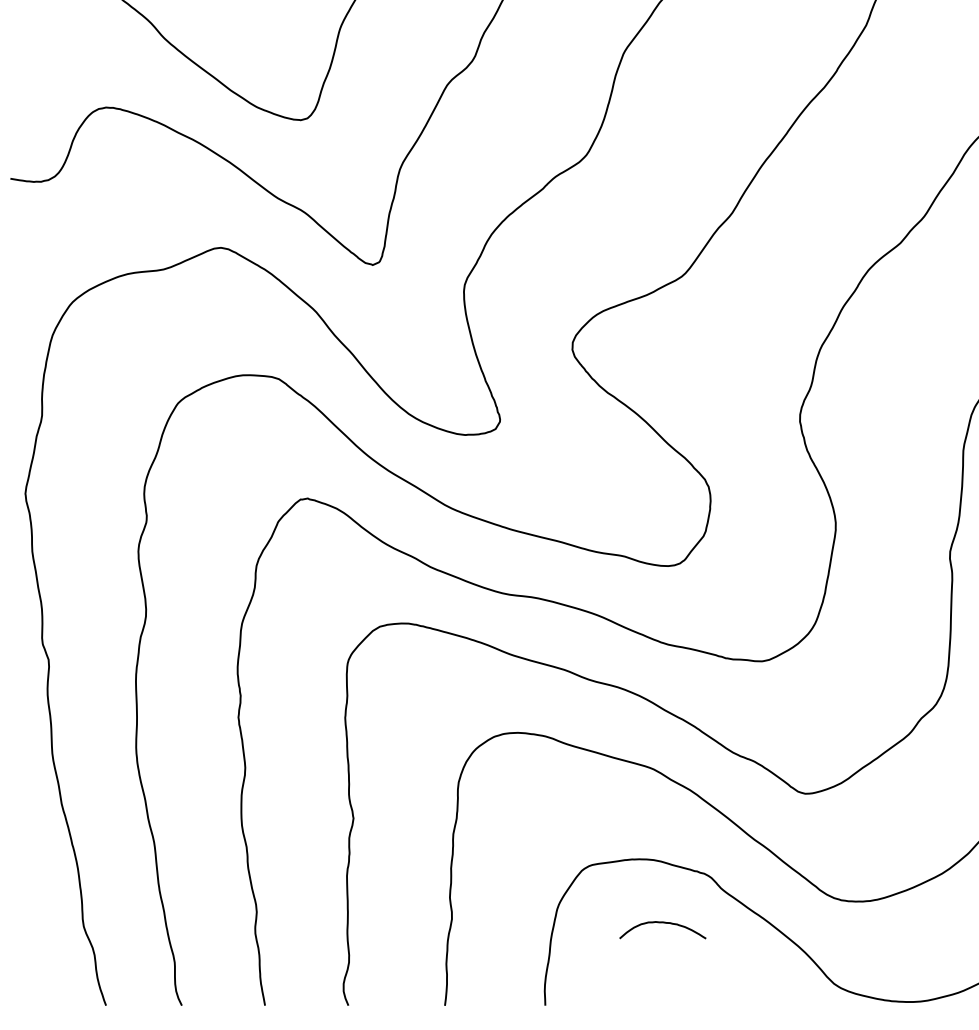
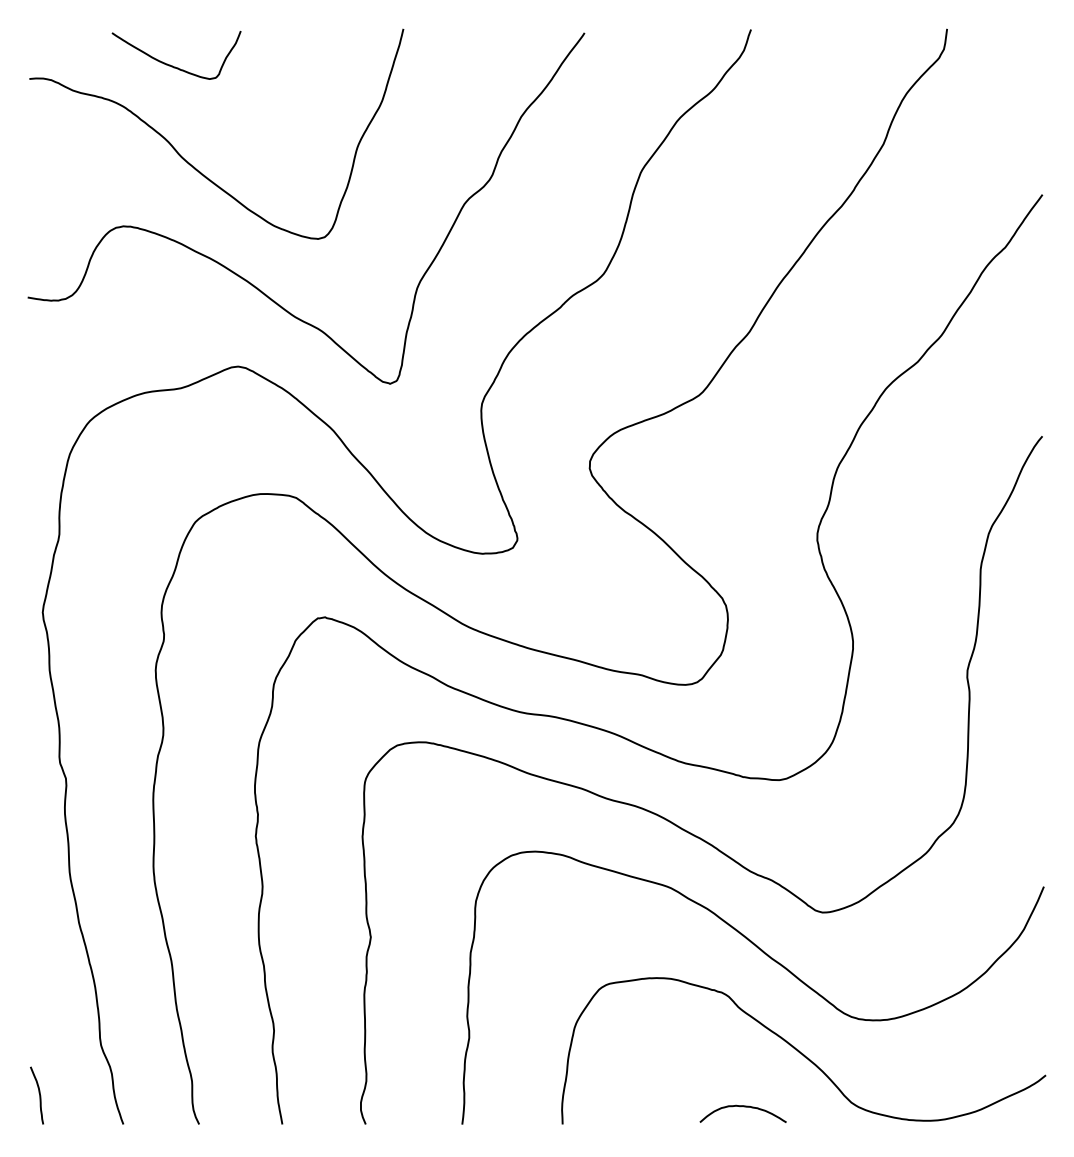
curve: (661, 923) -> (741, 1107), moved
curve: (21, 974) -> (38, 1093), added

